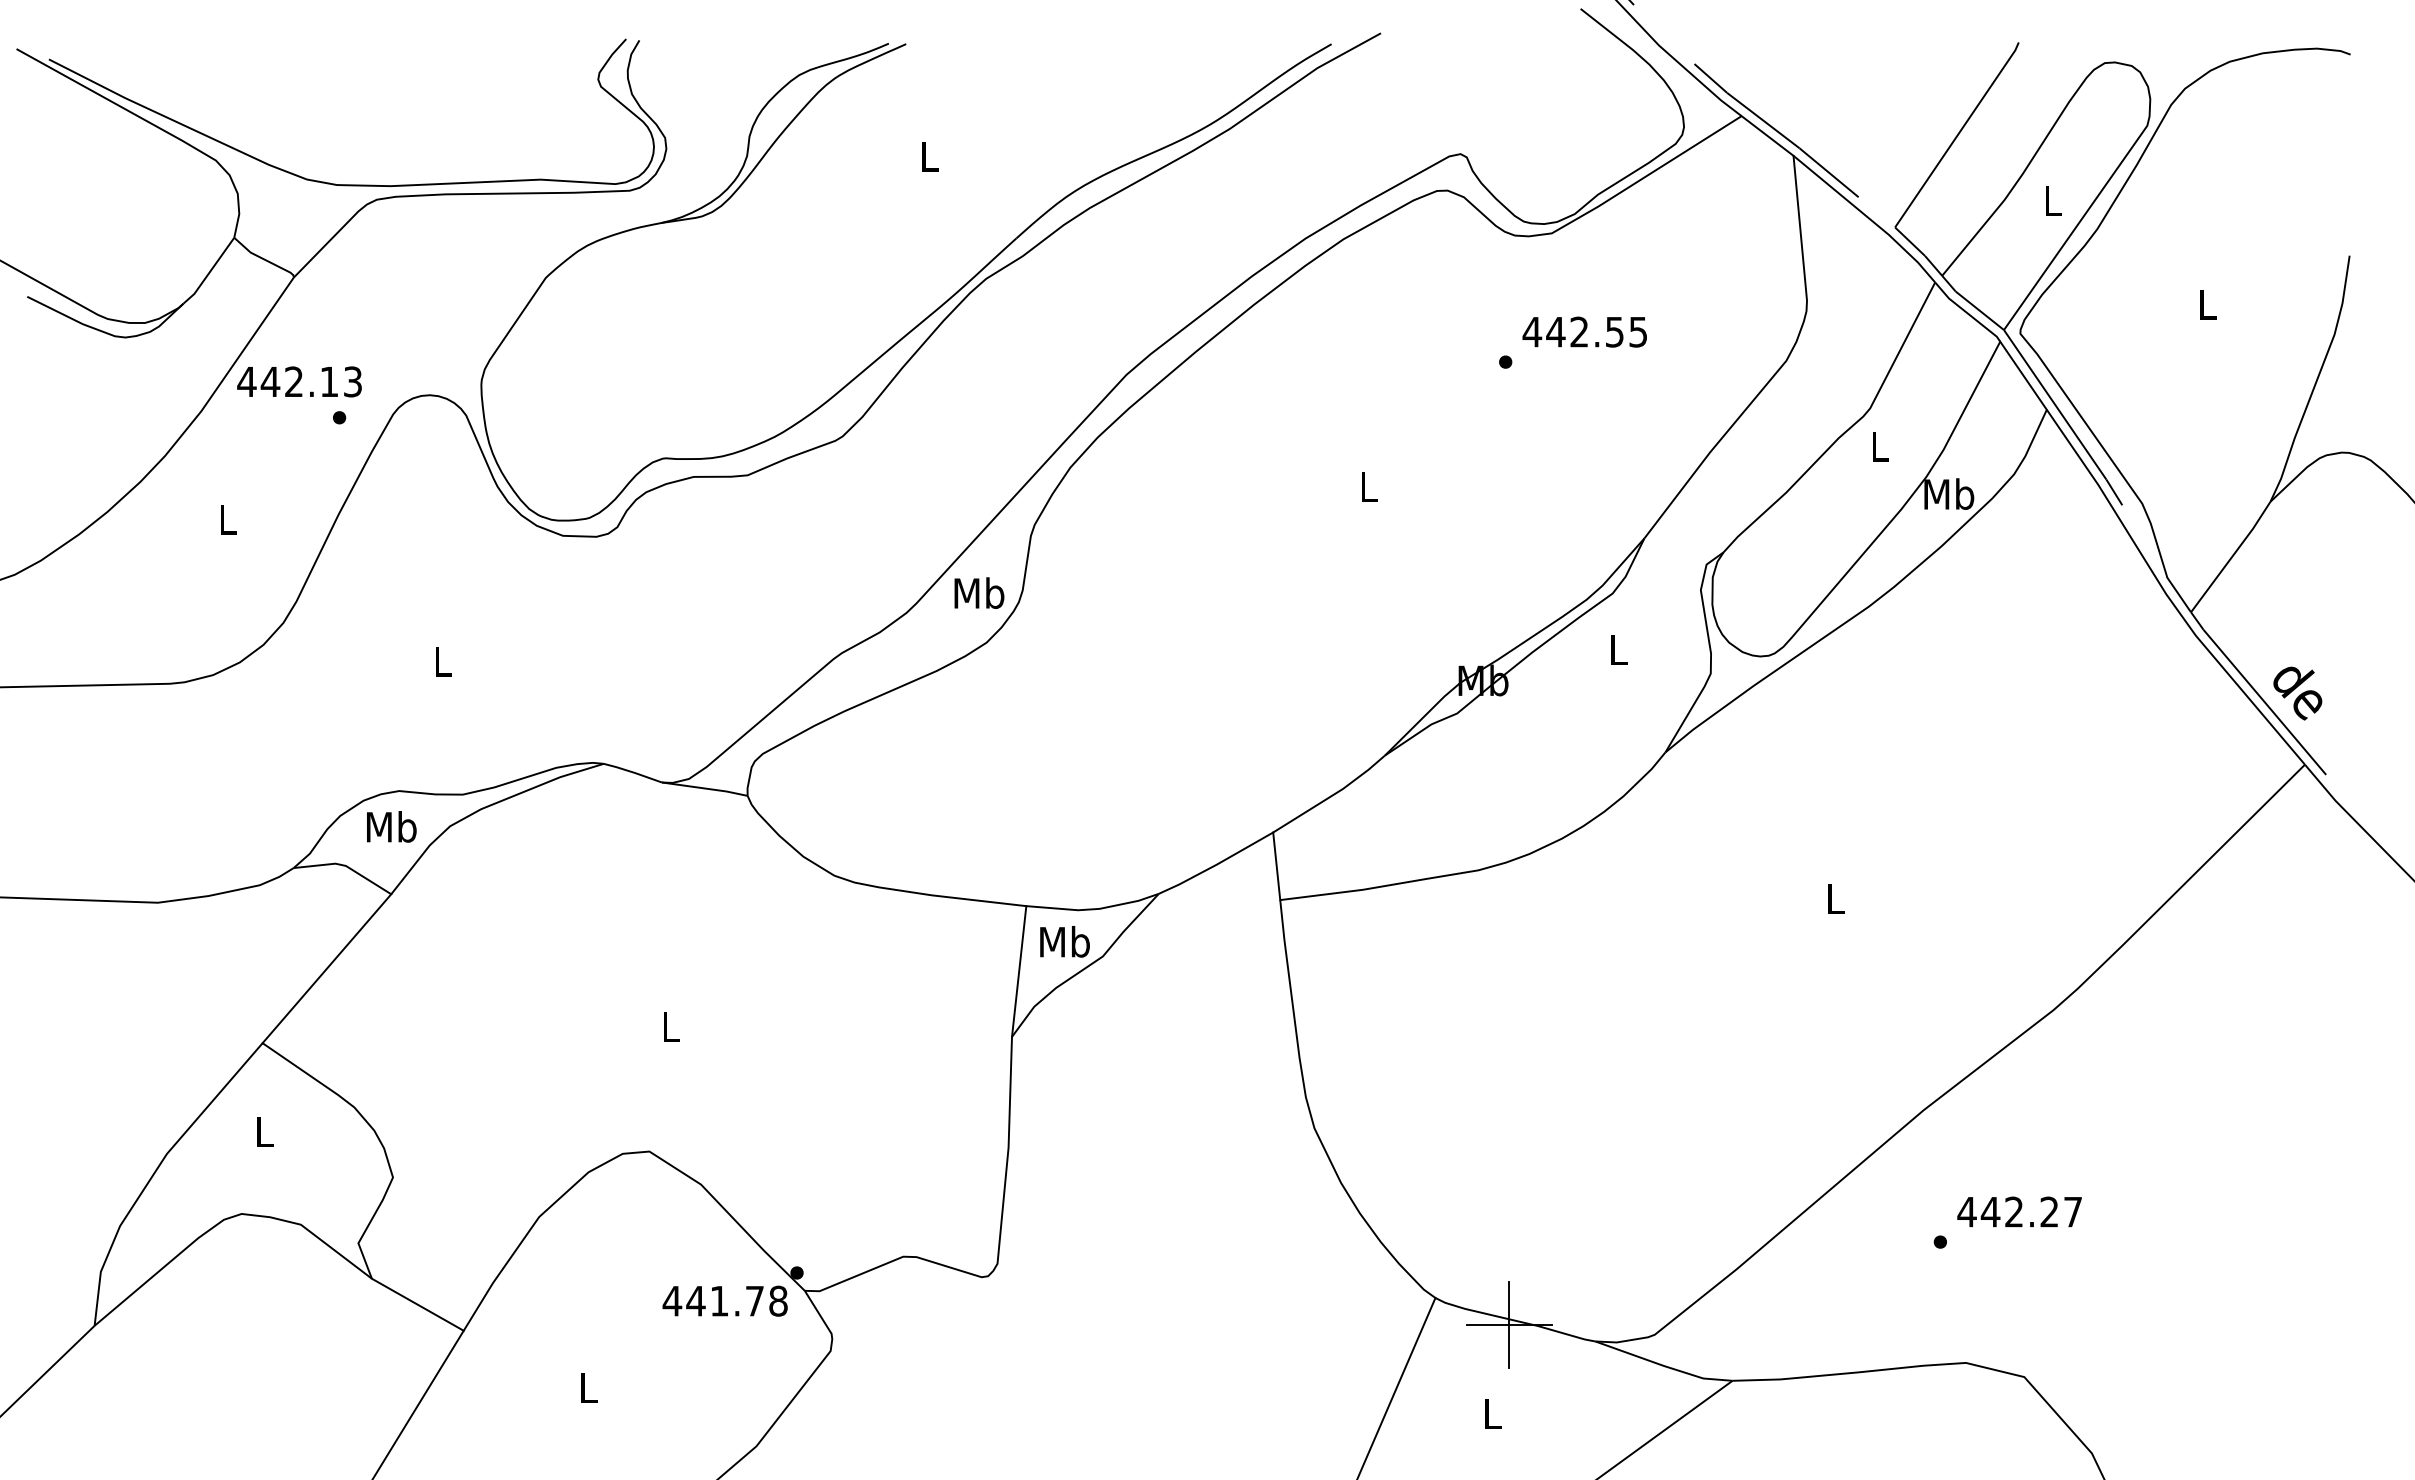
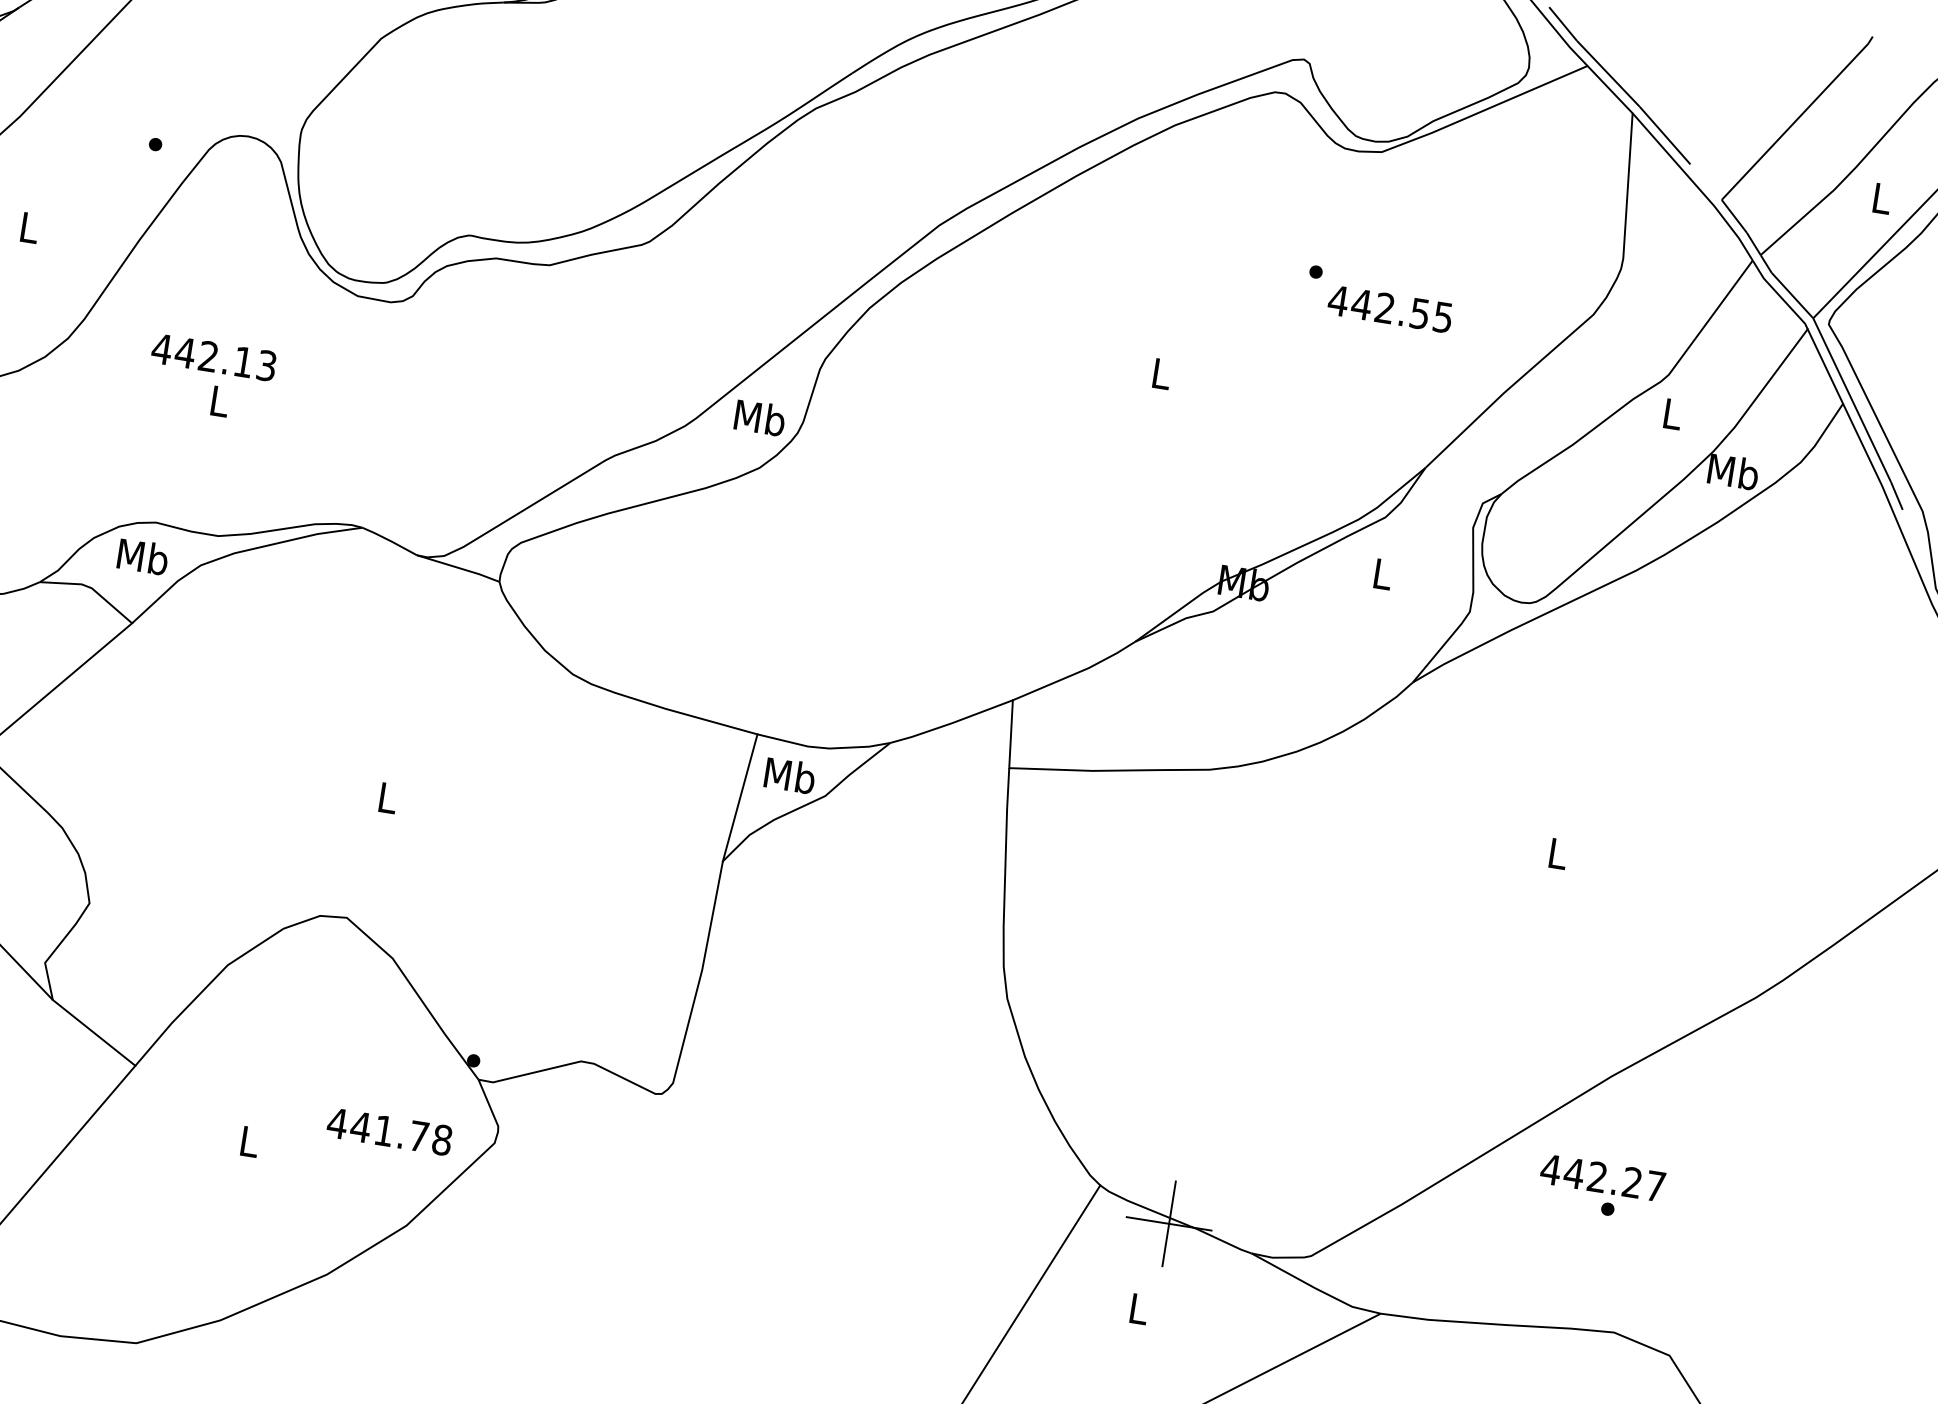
text: (1584, 331) -> (1390, 308), moved
text: (299, 381) -> (214, 357), moved
text: (2019, 1211) -> (1602, 1177), moved
text: (724, 1300) -> (389, 1130), moved

